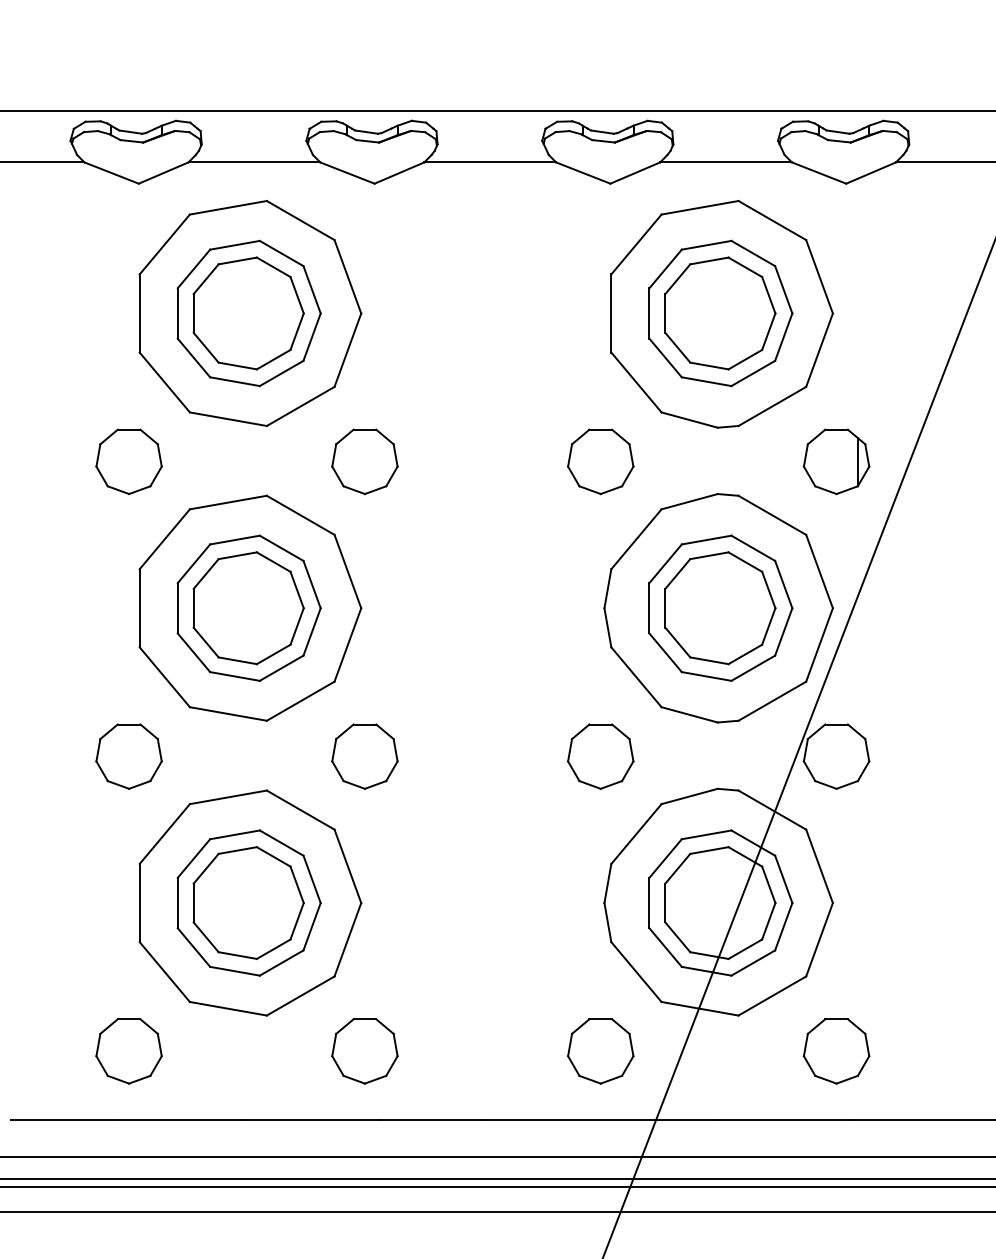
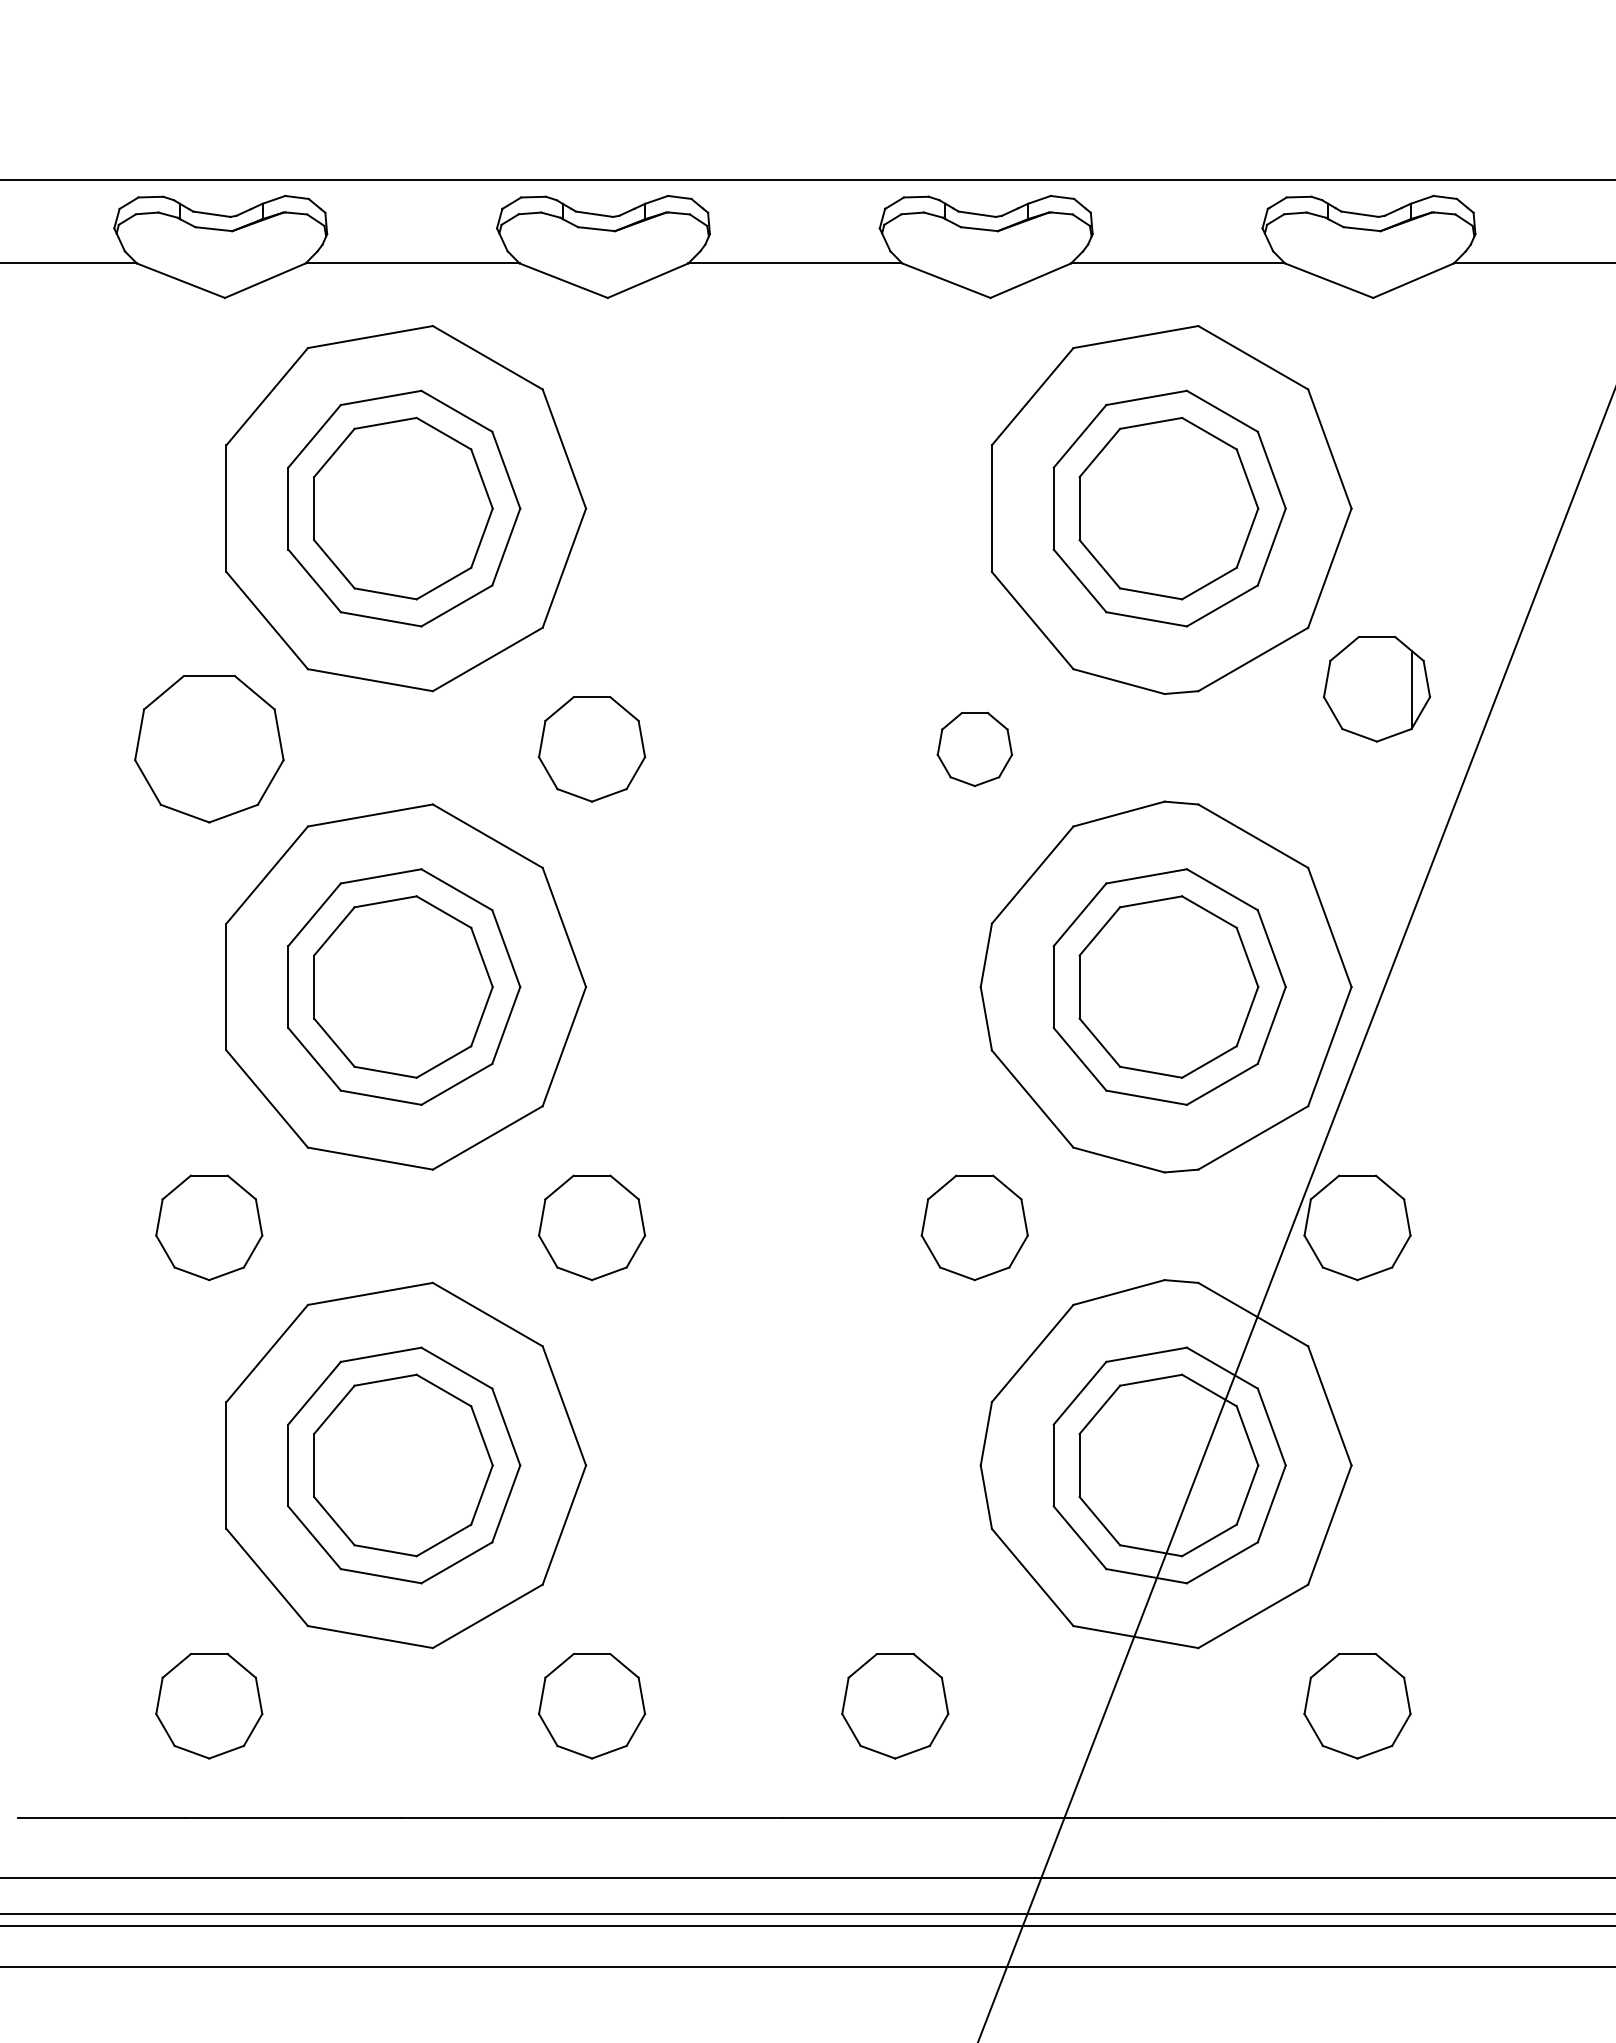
part: (128, 461) -> (208, 748), size x1.4
part: (600, 461) -> (974, 748), size x0.7
part: (836, 461) -> (1376, 688), moved
part: (600, 1051) -> (894, 1706), moved

